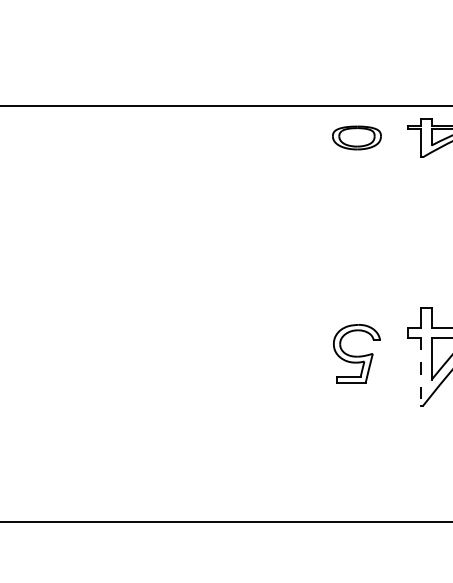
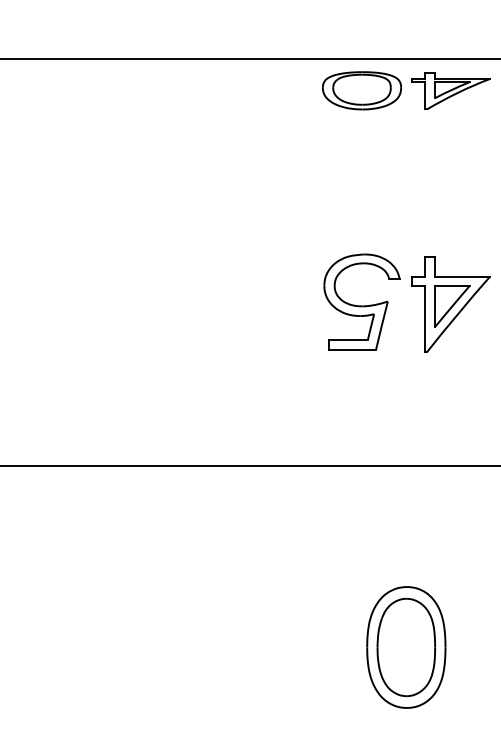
part: (356, 137) -> (361, 90), size x1.67
part: (356, 353) -> (361, 301), size x1.67
line: (420, 371) -> (424, 319), dashed -> solid

